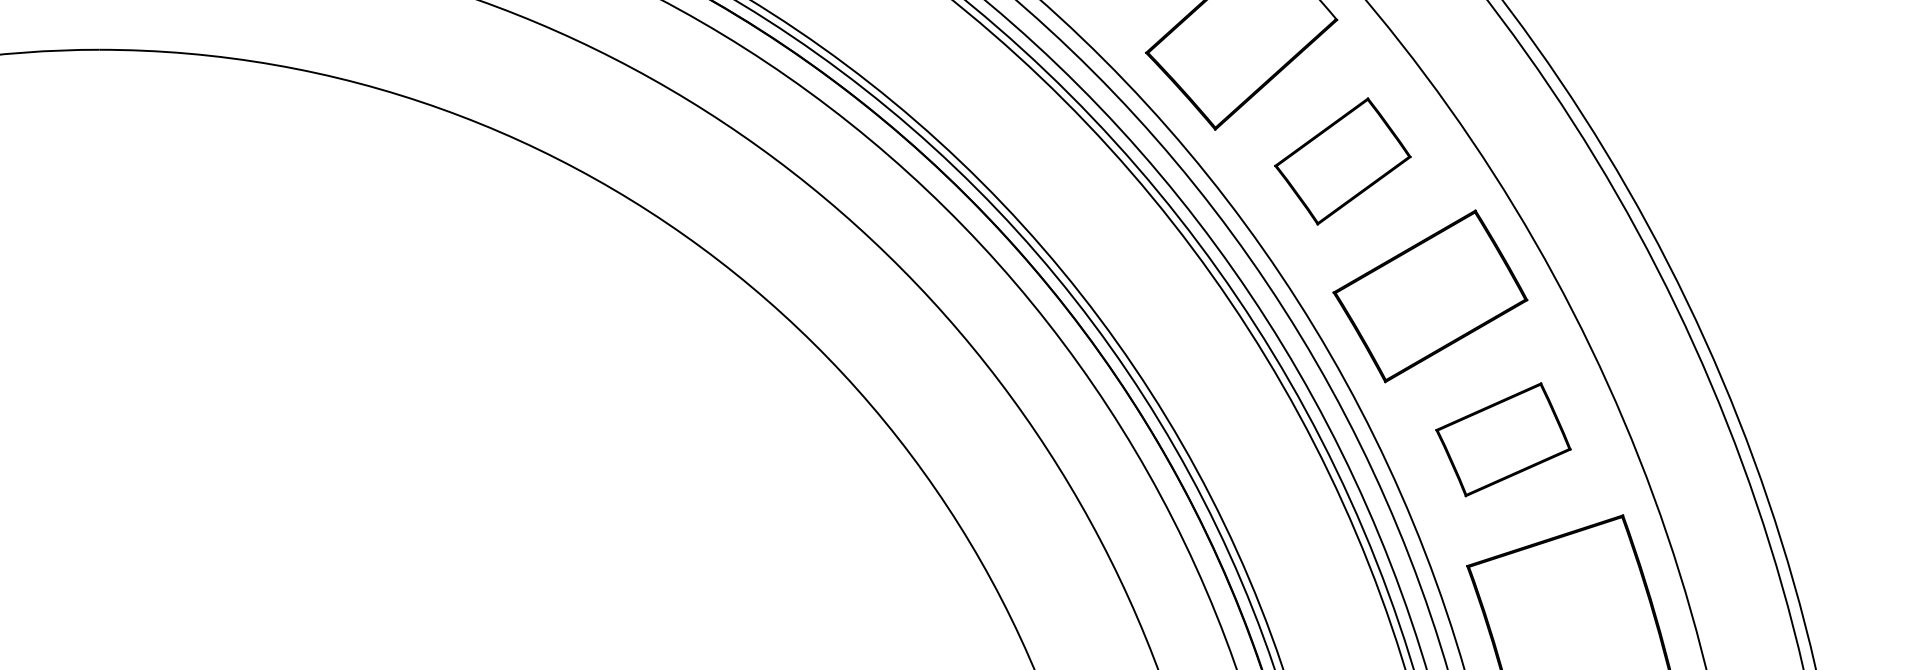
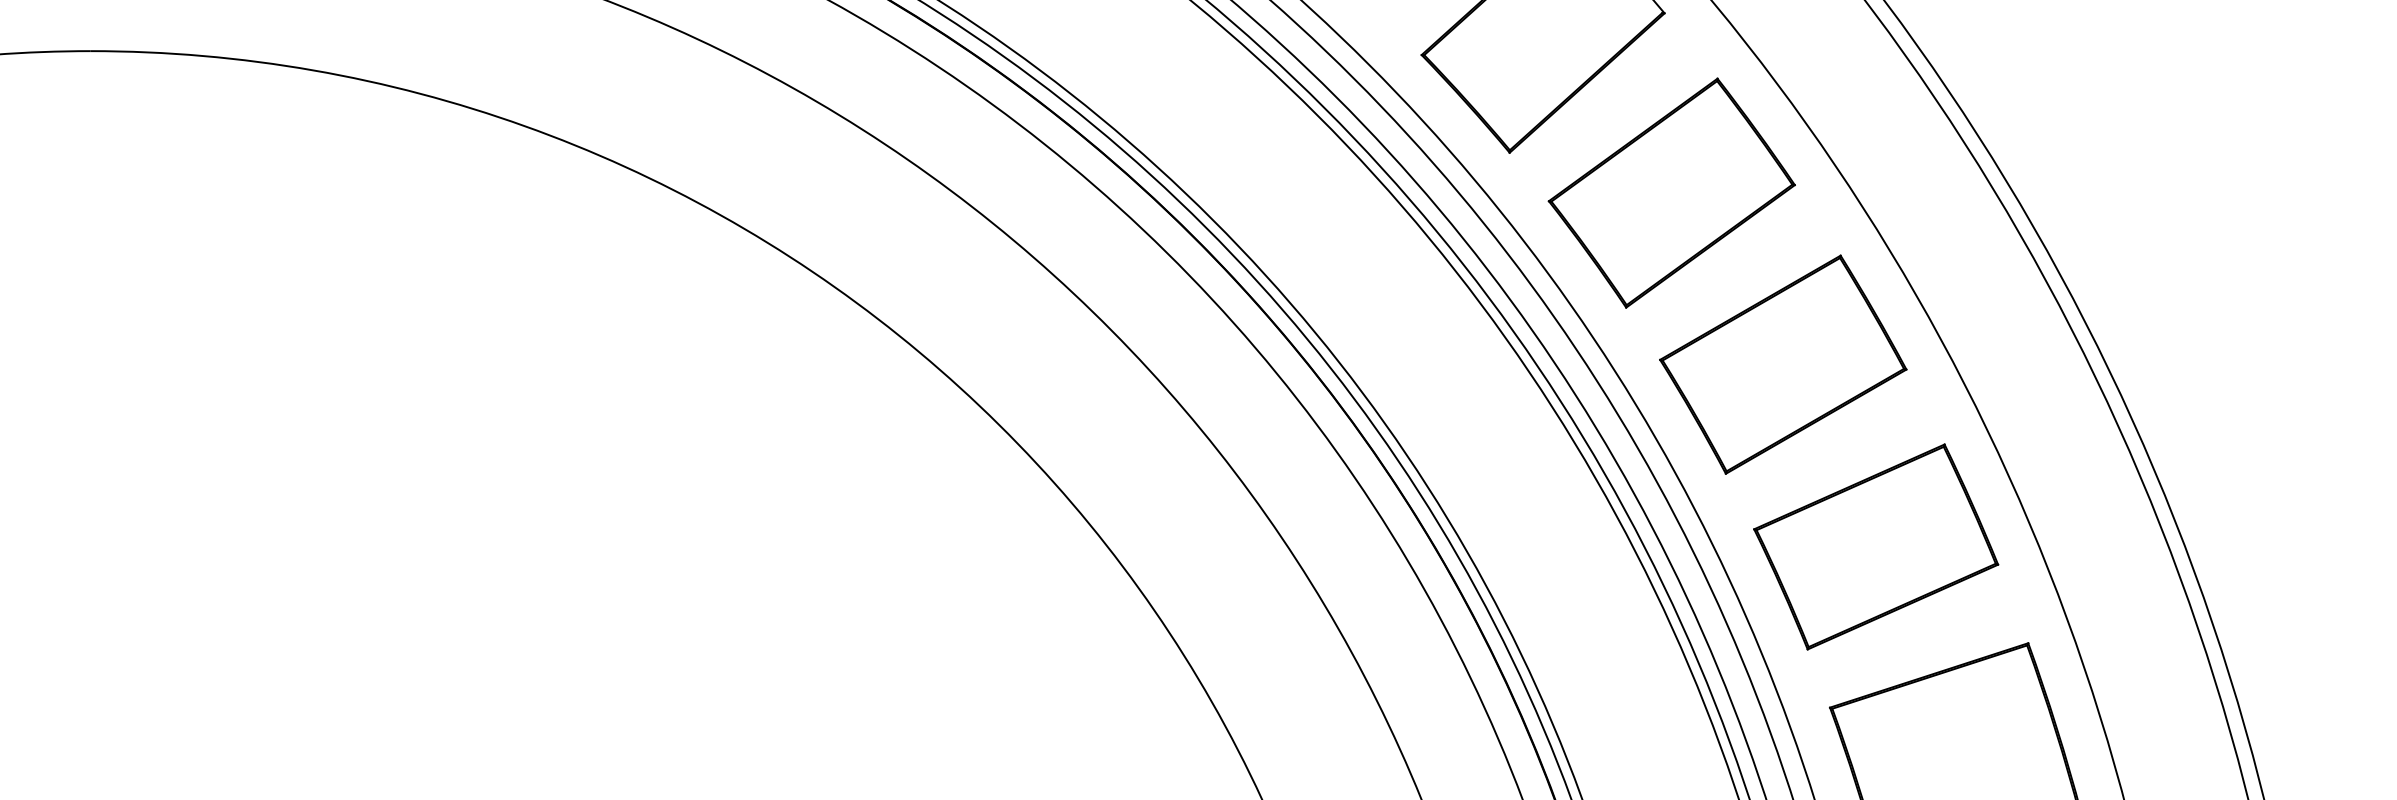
part: (1342, 161) -> (1671, 193), size x1.43
part: (1503, 439) -> (1876, 546), size x1.43

